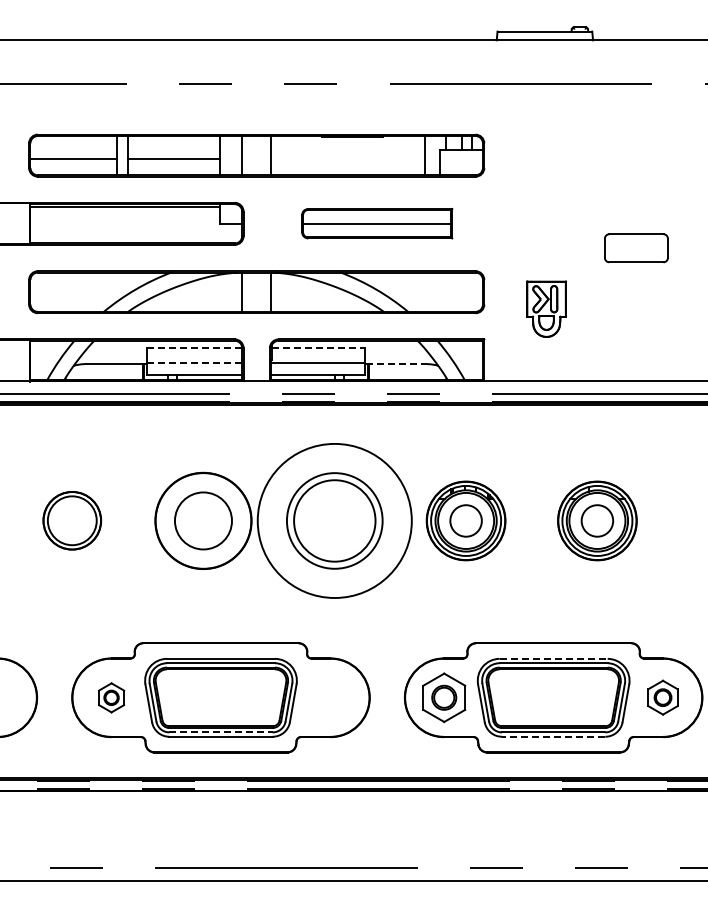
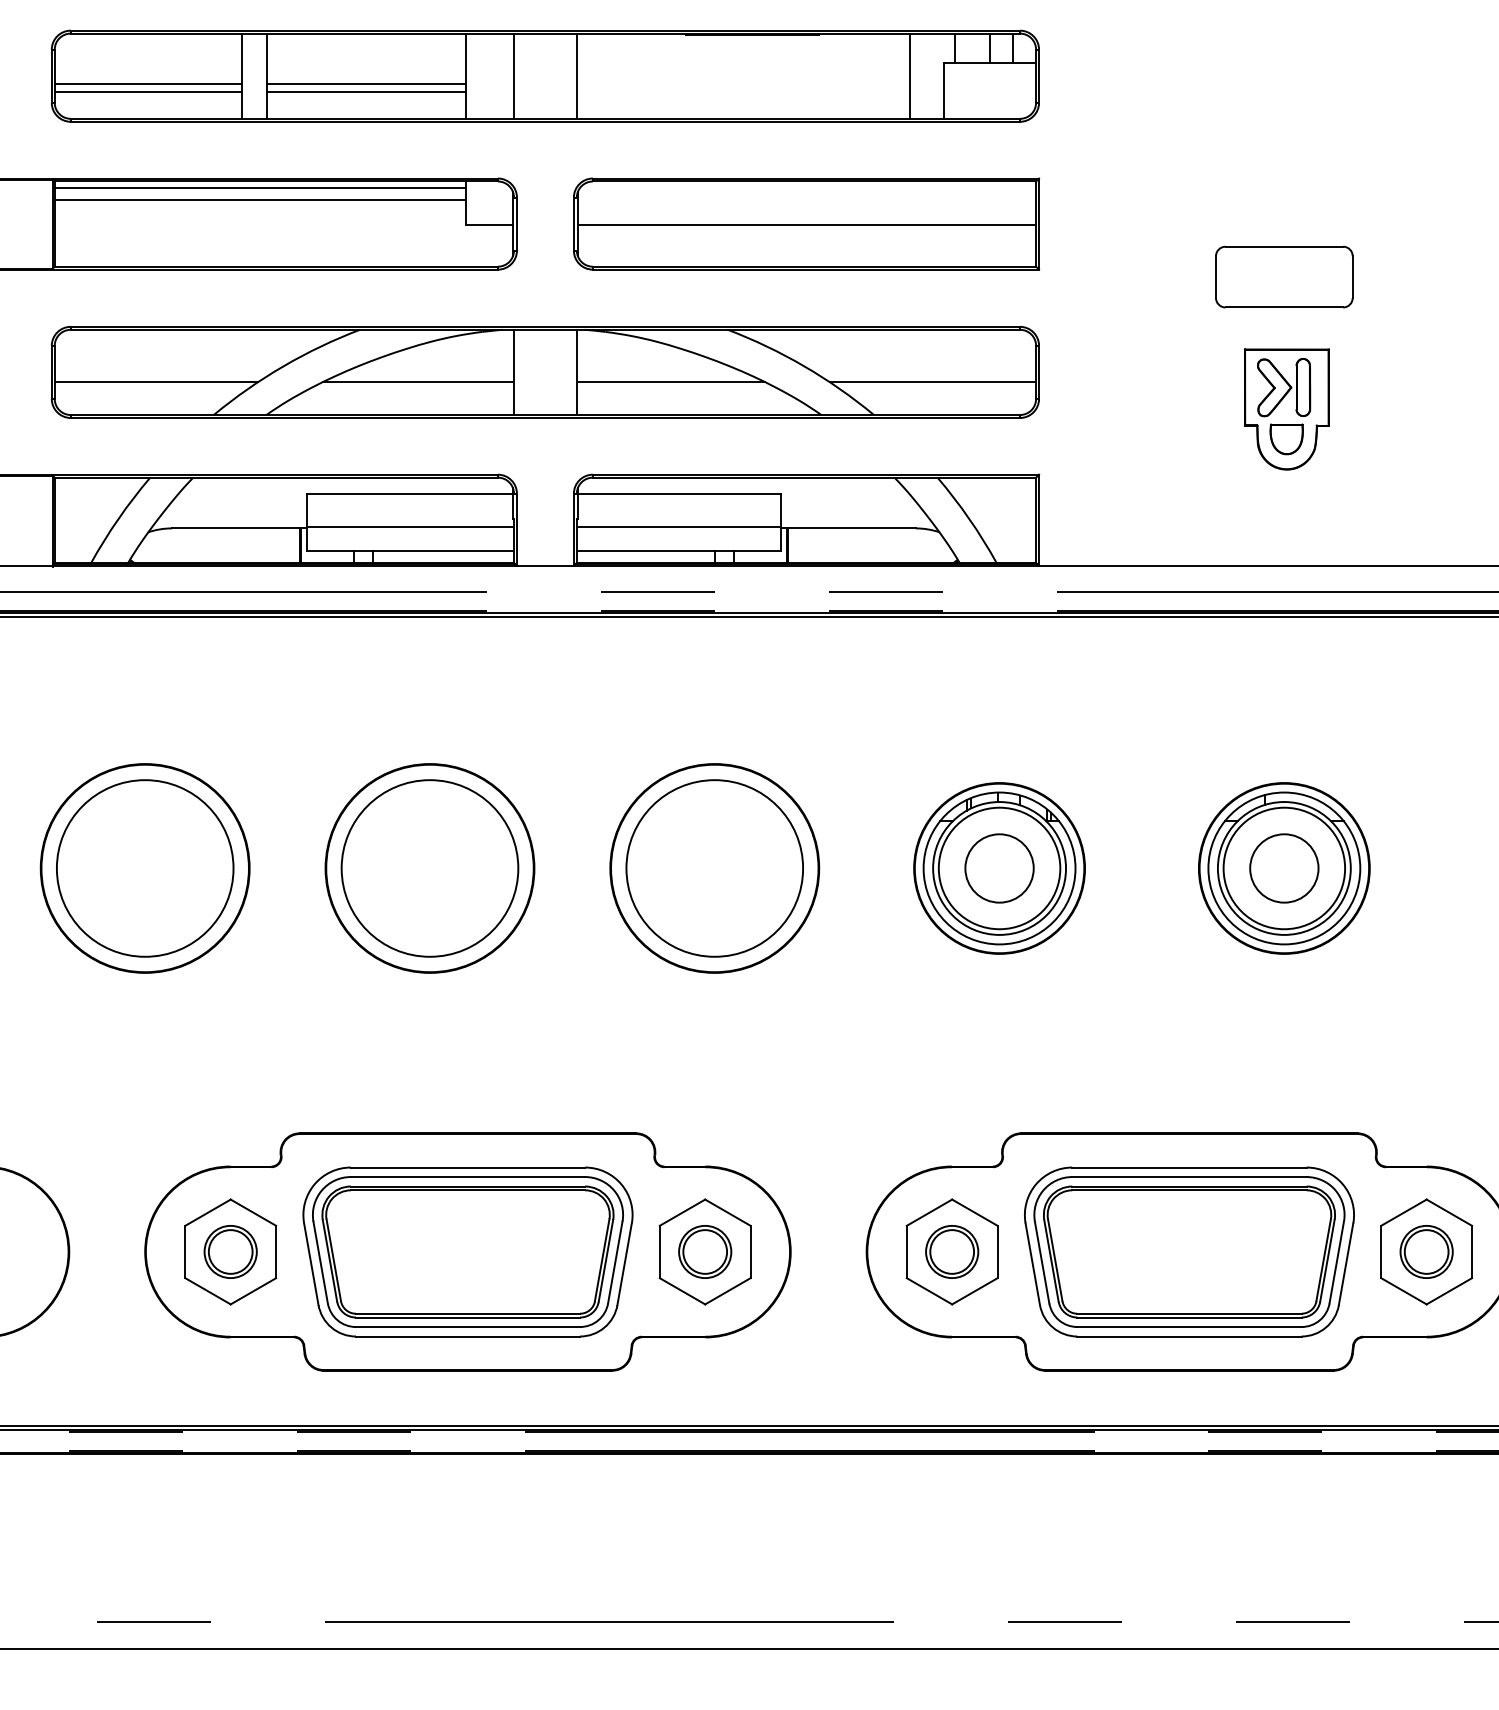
line: (73, 163) -> (148, 93), added
line: (174, 163) -> (367, 93), added
line: (125, 212) -> (260, 199), added
part: (377, 223) -> (807, 223), size x1.43
part: (636, 248) -> (1284, 277), moved
line: (77, 296) -> (156, 381), added
line: (197, 296) -> (417, 381), added
line: (314, 296) -> (670, 381), added
line: (434, 296) -> (931, 381), added
part: (546, 308) -> (1286, 407), moved
line: (194, 348) -> (410, 494), dashed -> solid
line: (318, 348) -> (679, 494), dashed -> solid
line: (194, 363) -> (410, 526), dashed -> solid
line: (395, 364) -> (846, 529), dashed -> solid
part: (72, 520) -> (145, 867), size x1.67
circle: (203, 520) -> (430, 867), size x1.43
circle: (334, 520) -> (714, 867), size x0.62
line: (554, 658) -> (1191, 1166), dashed -> solid
part: (111, 697) -> (230, 1251), size x1.67
part: (330, 697) -> (705, 1251), added
part: (662, 697) -> (1425, 1251), size x1.43
line: (221, 732) -> (469, 1327), dashed -> solid
line: (553, 736) -> (1189, 1335), dashed -> solid

